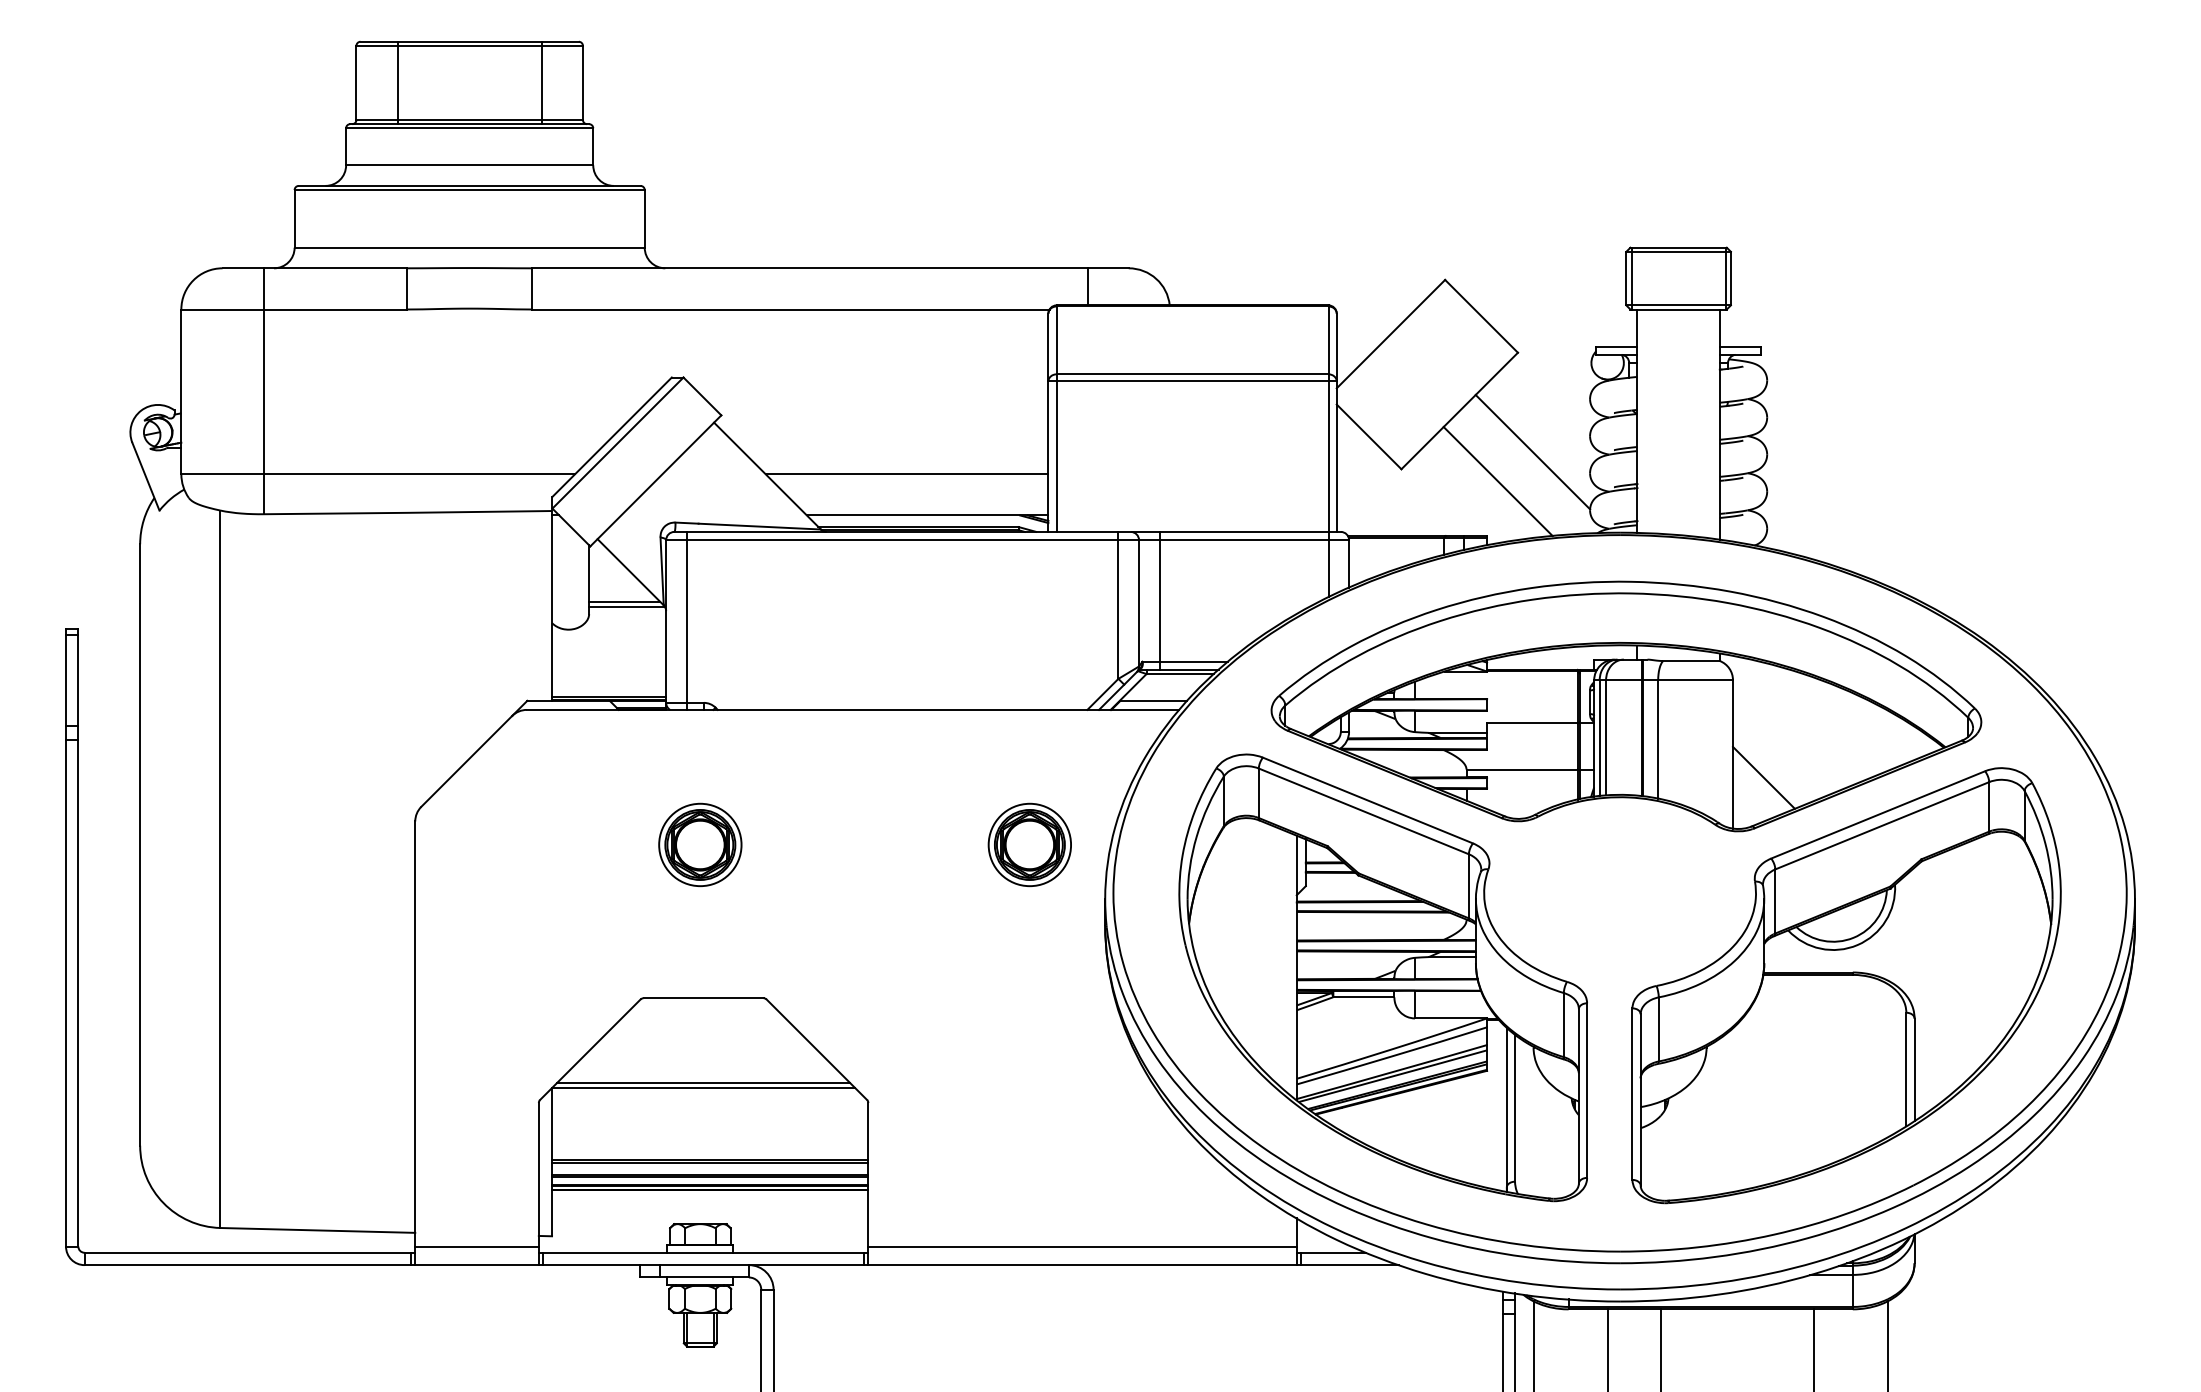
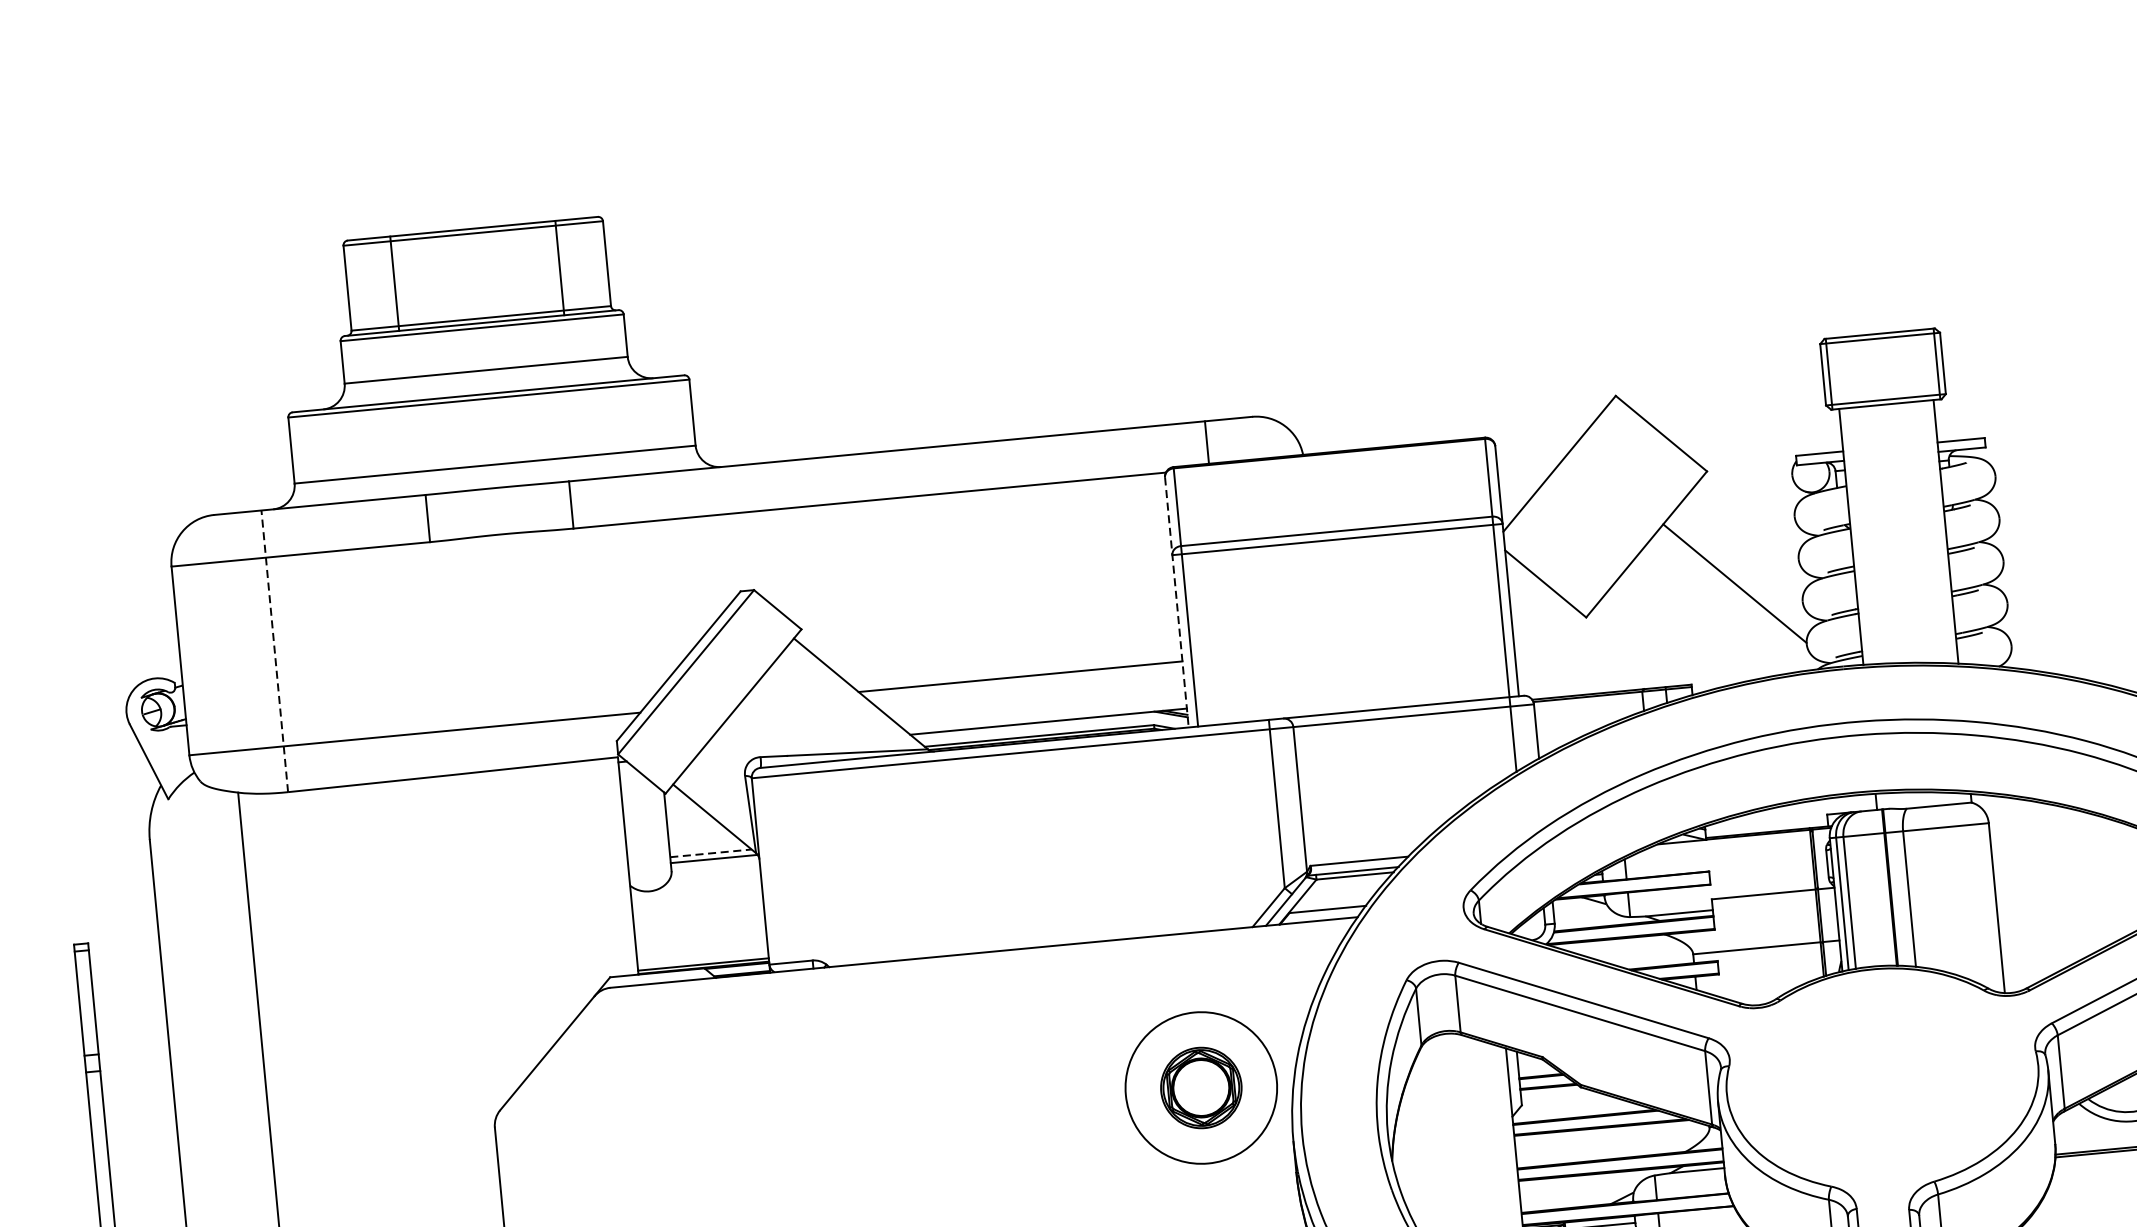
line: (263, 391) -> (274, 651), solid -> dashed
line: (1048, 423) -> (1177, 603), solid -> dashed
line: (1497, 481) -> (1697, 621), removed
line: (1159, 600) -> (1323, 793), removed
line: (624, 601) -> (710, 853), solid -> dashed
line: (686, 620) -> (783, 868), removed
line: (1763, 777) -> (2034, 931), removed
part: (700, 844) -> (824, 1123), removed
circle: (1029, 844) -> (1200, 1087), size x1.6

